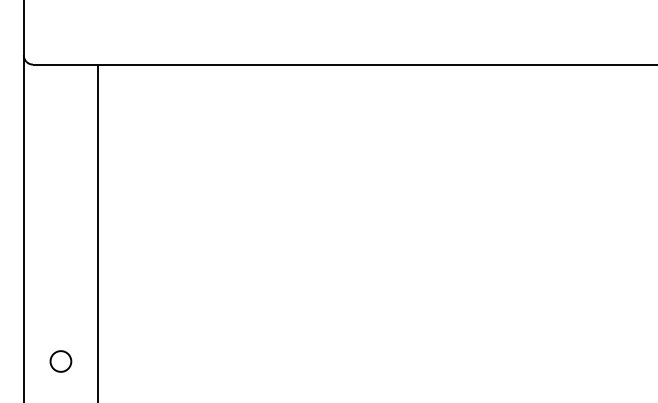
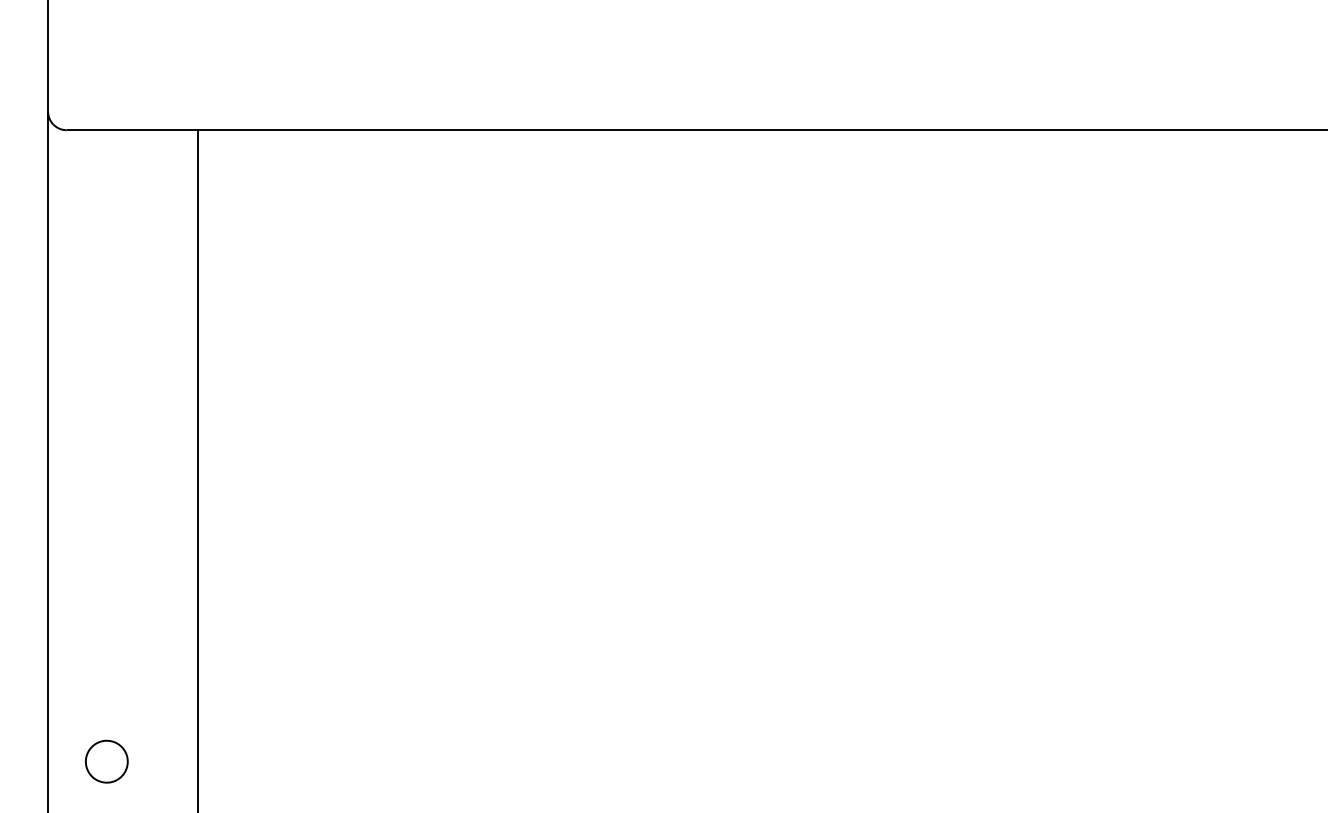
part: (60, 361) -> (105, 761), moved

